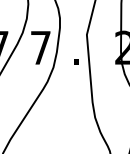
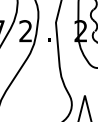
text: (40, 48) -> (25, 31), 7 -> 2

